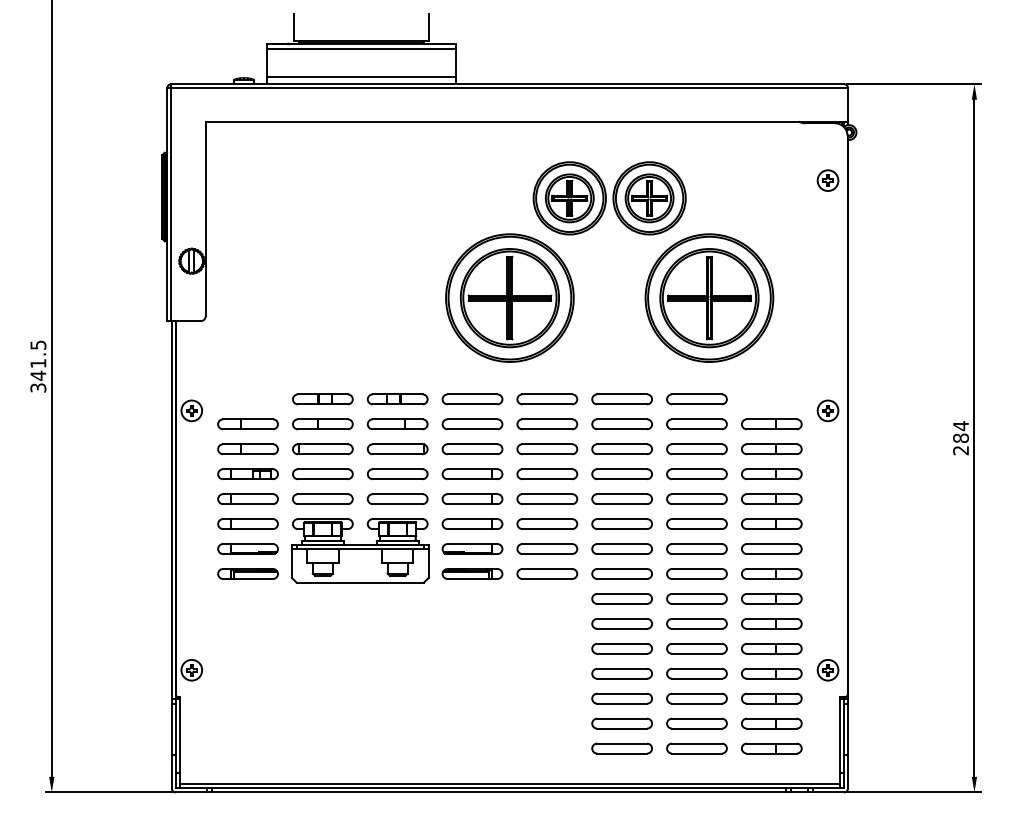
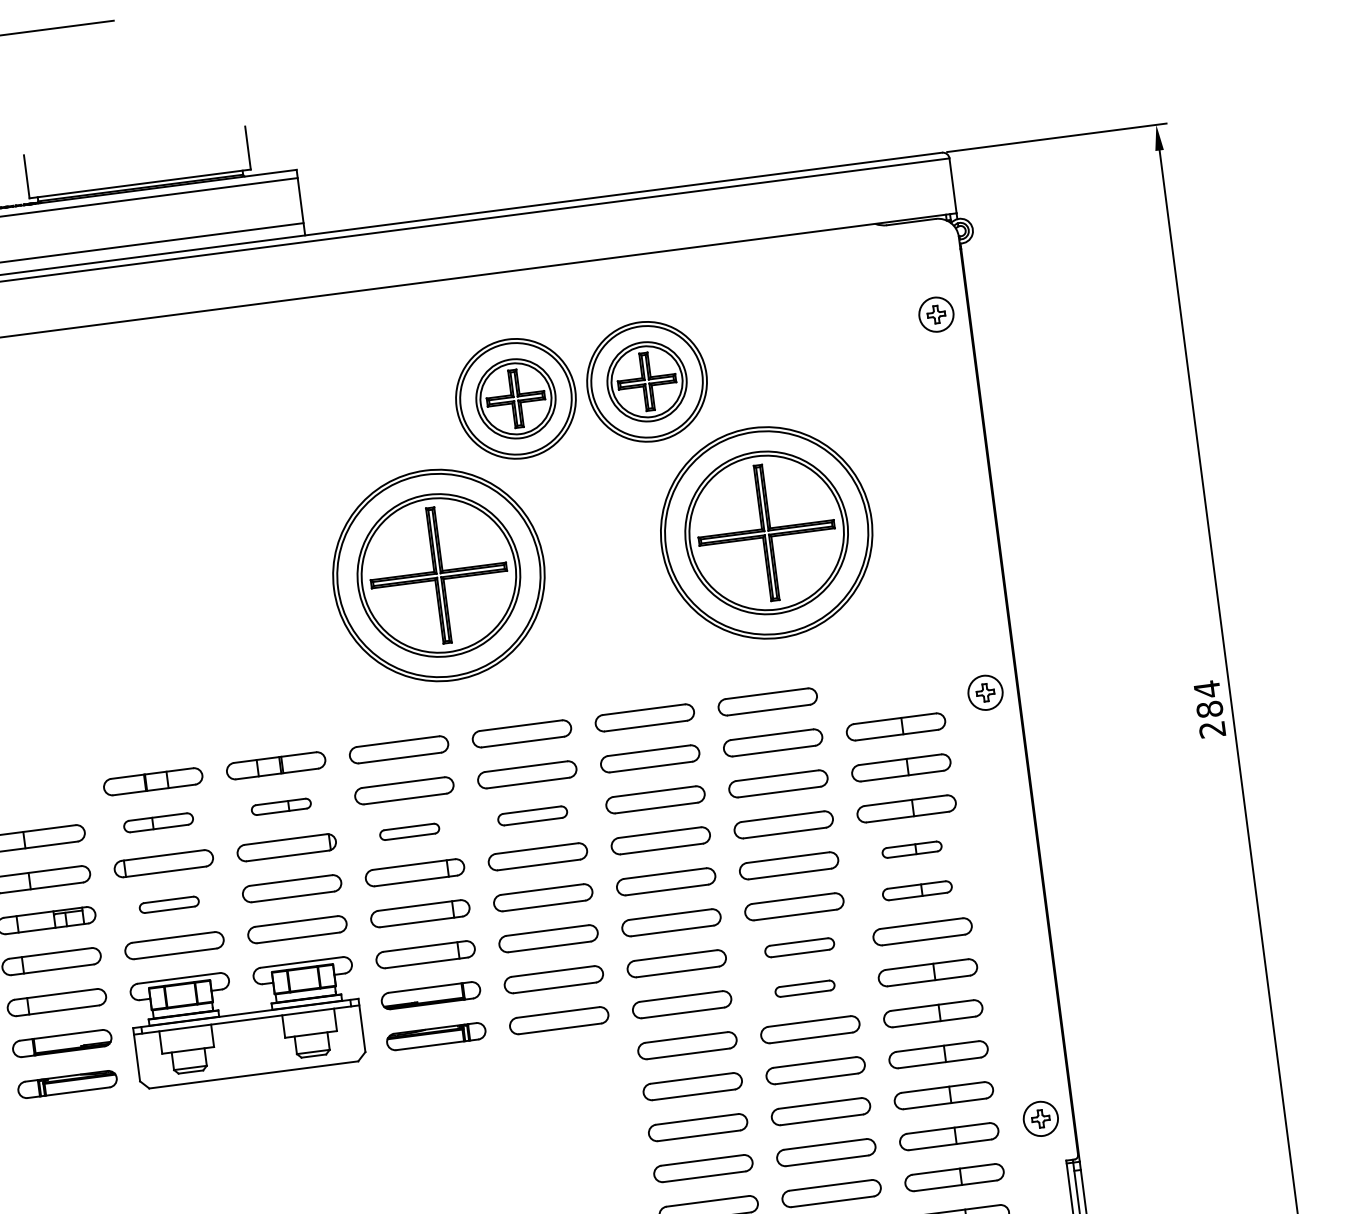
part: (322, 424) -> (157, 823), size x0.7
part: (397, 424) -> (281, 807), size x0.6
part: (472, 449) -> (409, 832), size x0.6
part: (547, 449) -> (532, 816), size x0.7
part: (322, 474) -> (168, 905), size x0.6
part: (771, 498) -> (911, 848), size x0.6
part: (771, 523) -> (916, 889), size x0.7
part: (696, 548) -> (798, 946), size x0.7
part: (696, 573) -> (804, 988), size x0.6

